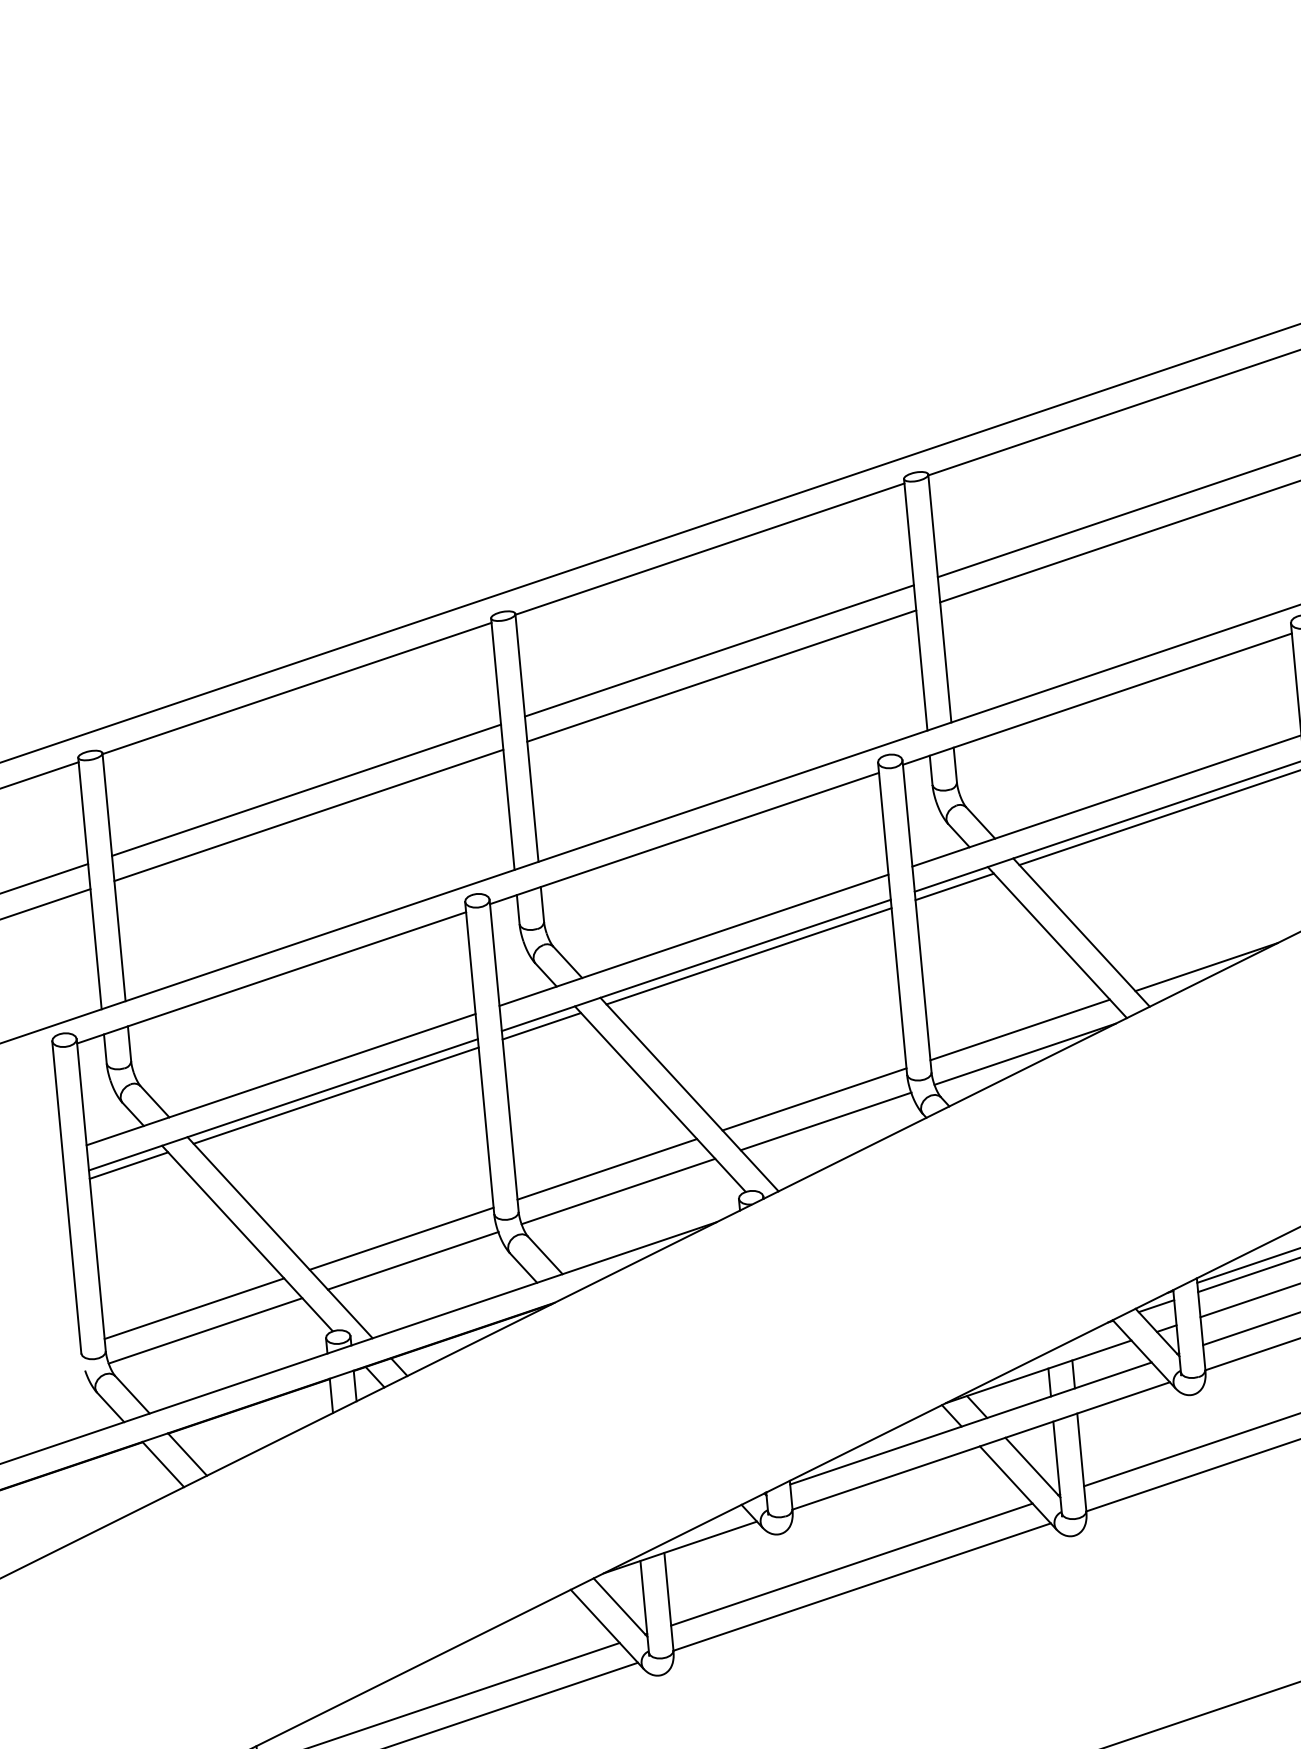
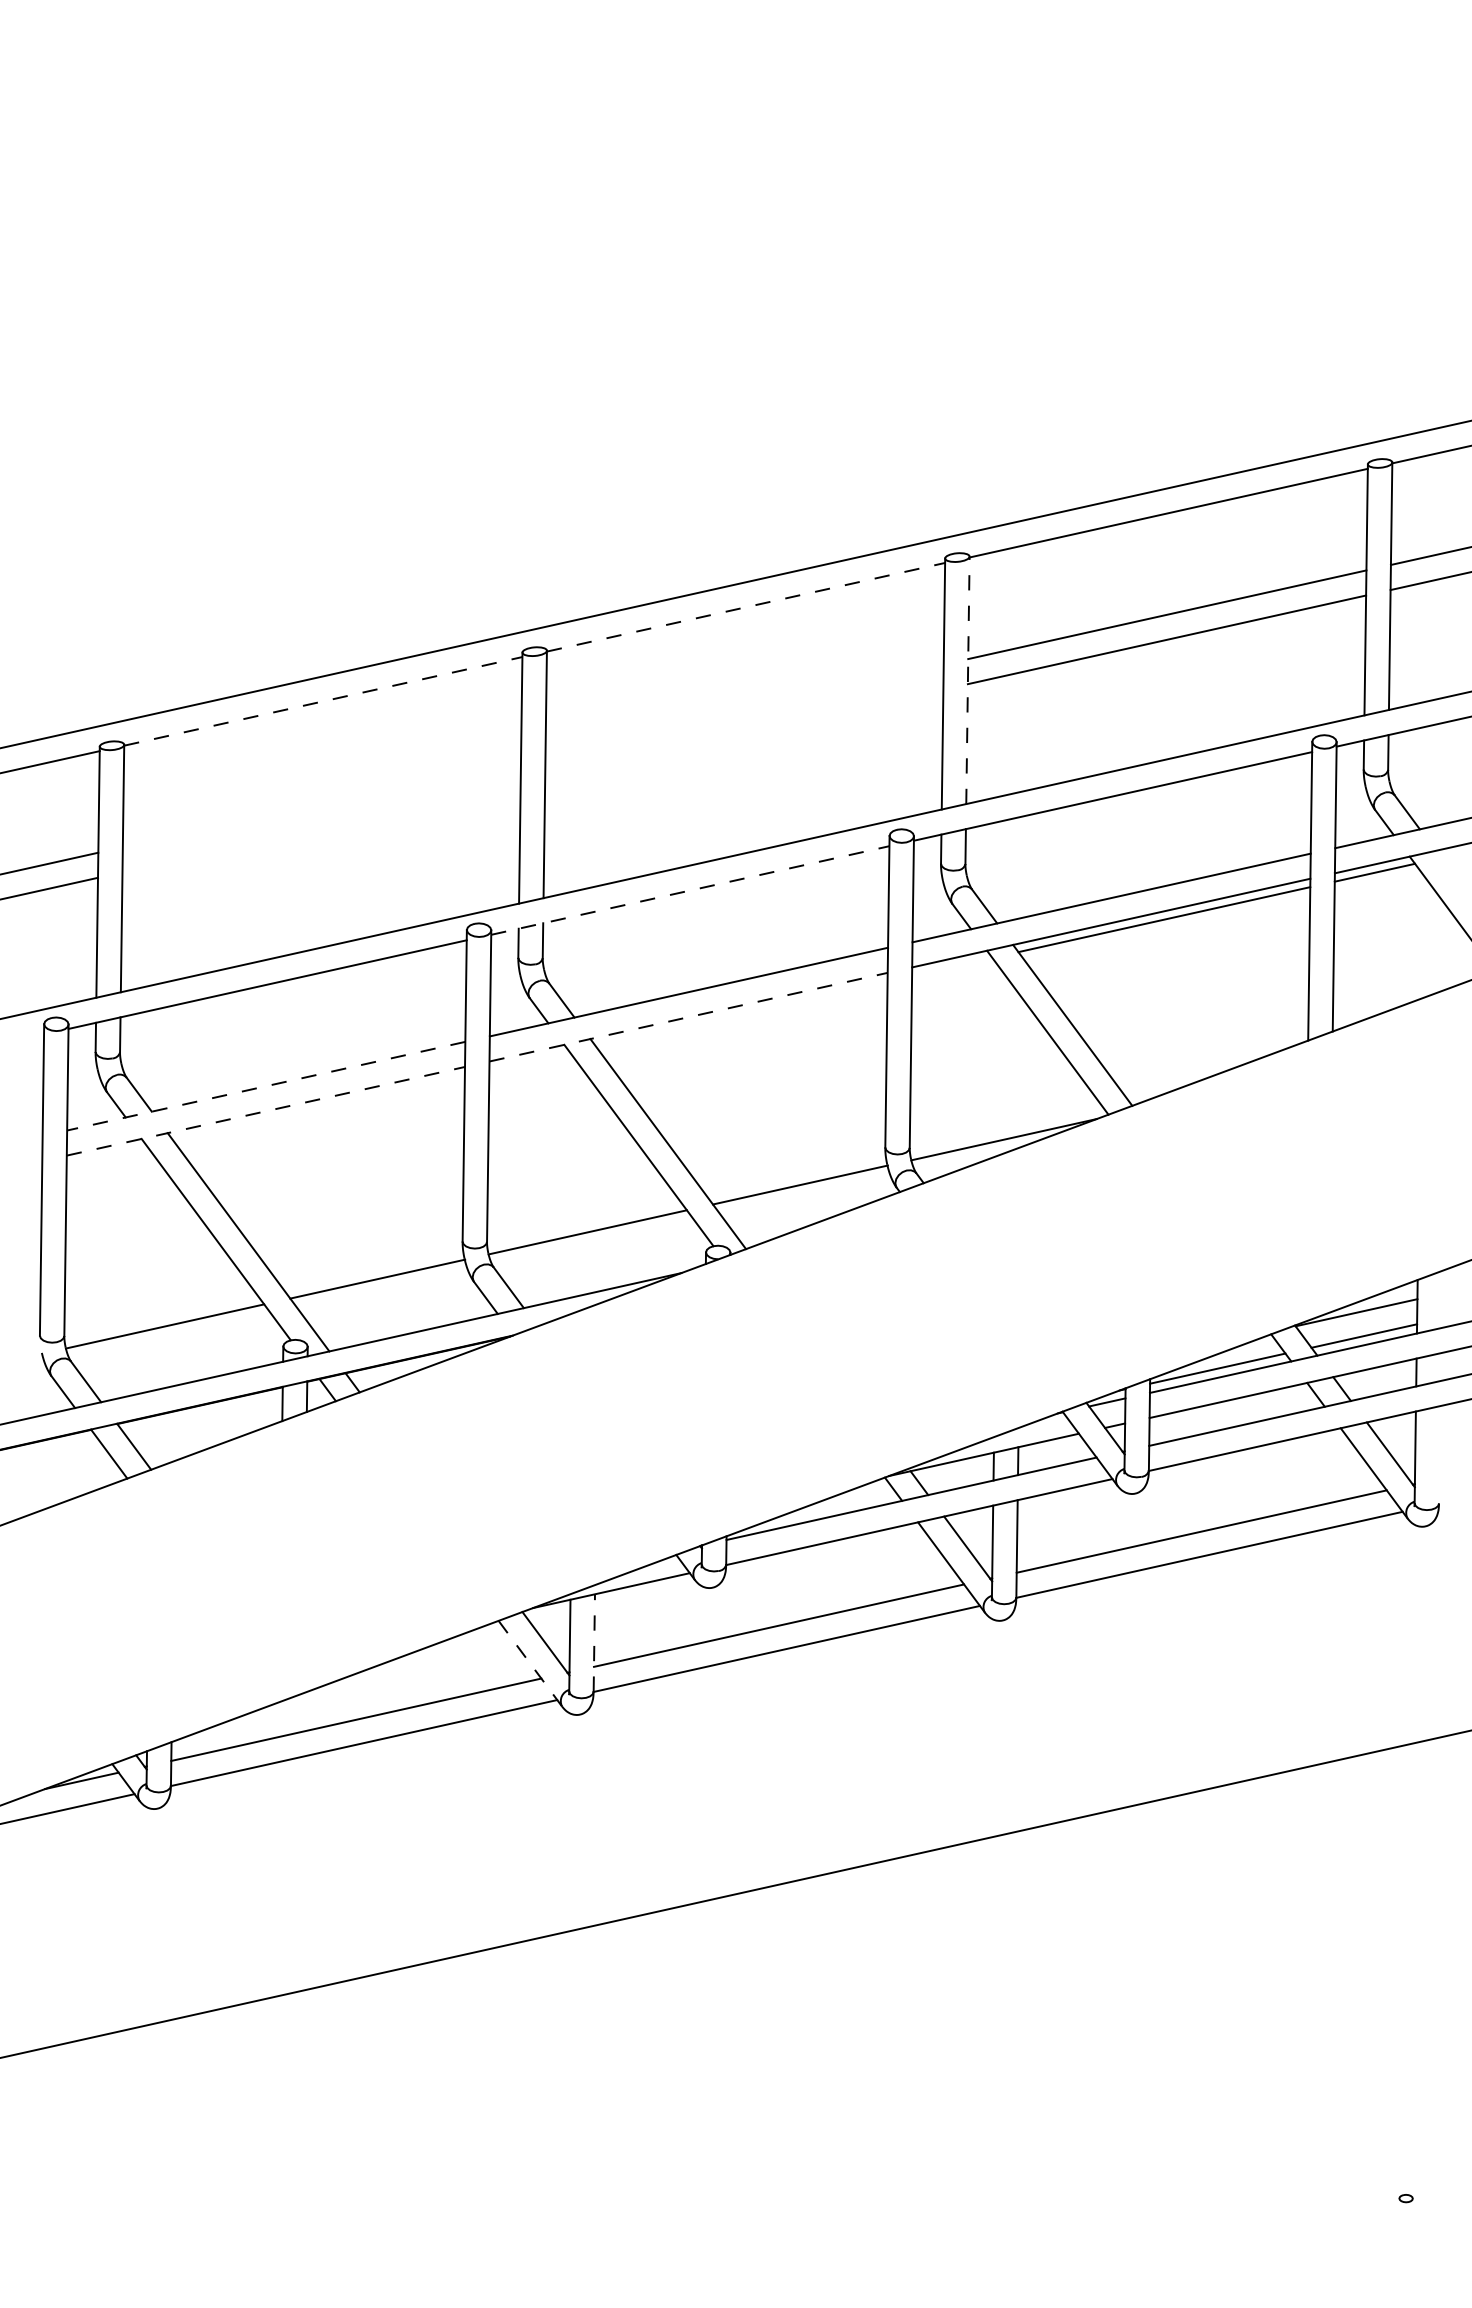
line: (710, 549) -> (746, 607), solid -> dashed
line: (939, 598) -> (967, 680), solid -> dashed
line: (719, 650) -> (744, 708), removed
line: (721, 675) -> (744, 733), removed
line: (297, 688) -> (323, 701), solid -> dashed
line: (306, 789) -> (321, 802), removed
line: (308, 814) -> (321, 827), removed
line: (684, 838) -> (690, 890), solid -> dashed
line: (954, 886) -> (952, 966), removed
line: (748, 956) -> (741, 1013), removed
line: (696, 965) -> (688, 1017), solid -> dashed
line: (1206, 966) -> (1192, 1072), removed
line: (541, 1025) -> (529, 1060), removed
line: (1019, 1029) -> (1001, 1114), removed
line: (281, 1079) -> (266, 1086), solid -> dashed
line: (335, 1095) -> (318, 1107), removed
line: (814, 1099) -> (791, 1162), removed
line: (283, 1105) -> (265, 1111), solid -> dashed
line: (128, 1166) -> (106, 1155), removed
line: (607, 1168) -> (579, 1208), removed
line: (401, 1239) -> (368, 1256), removed
line: (194, 1307) -> (156, 1302), removed
line: (669, 1602) -> (594, 1643), solid -> dashed
line: (607, 1630) -> (530, 1664), solid -> dashed

